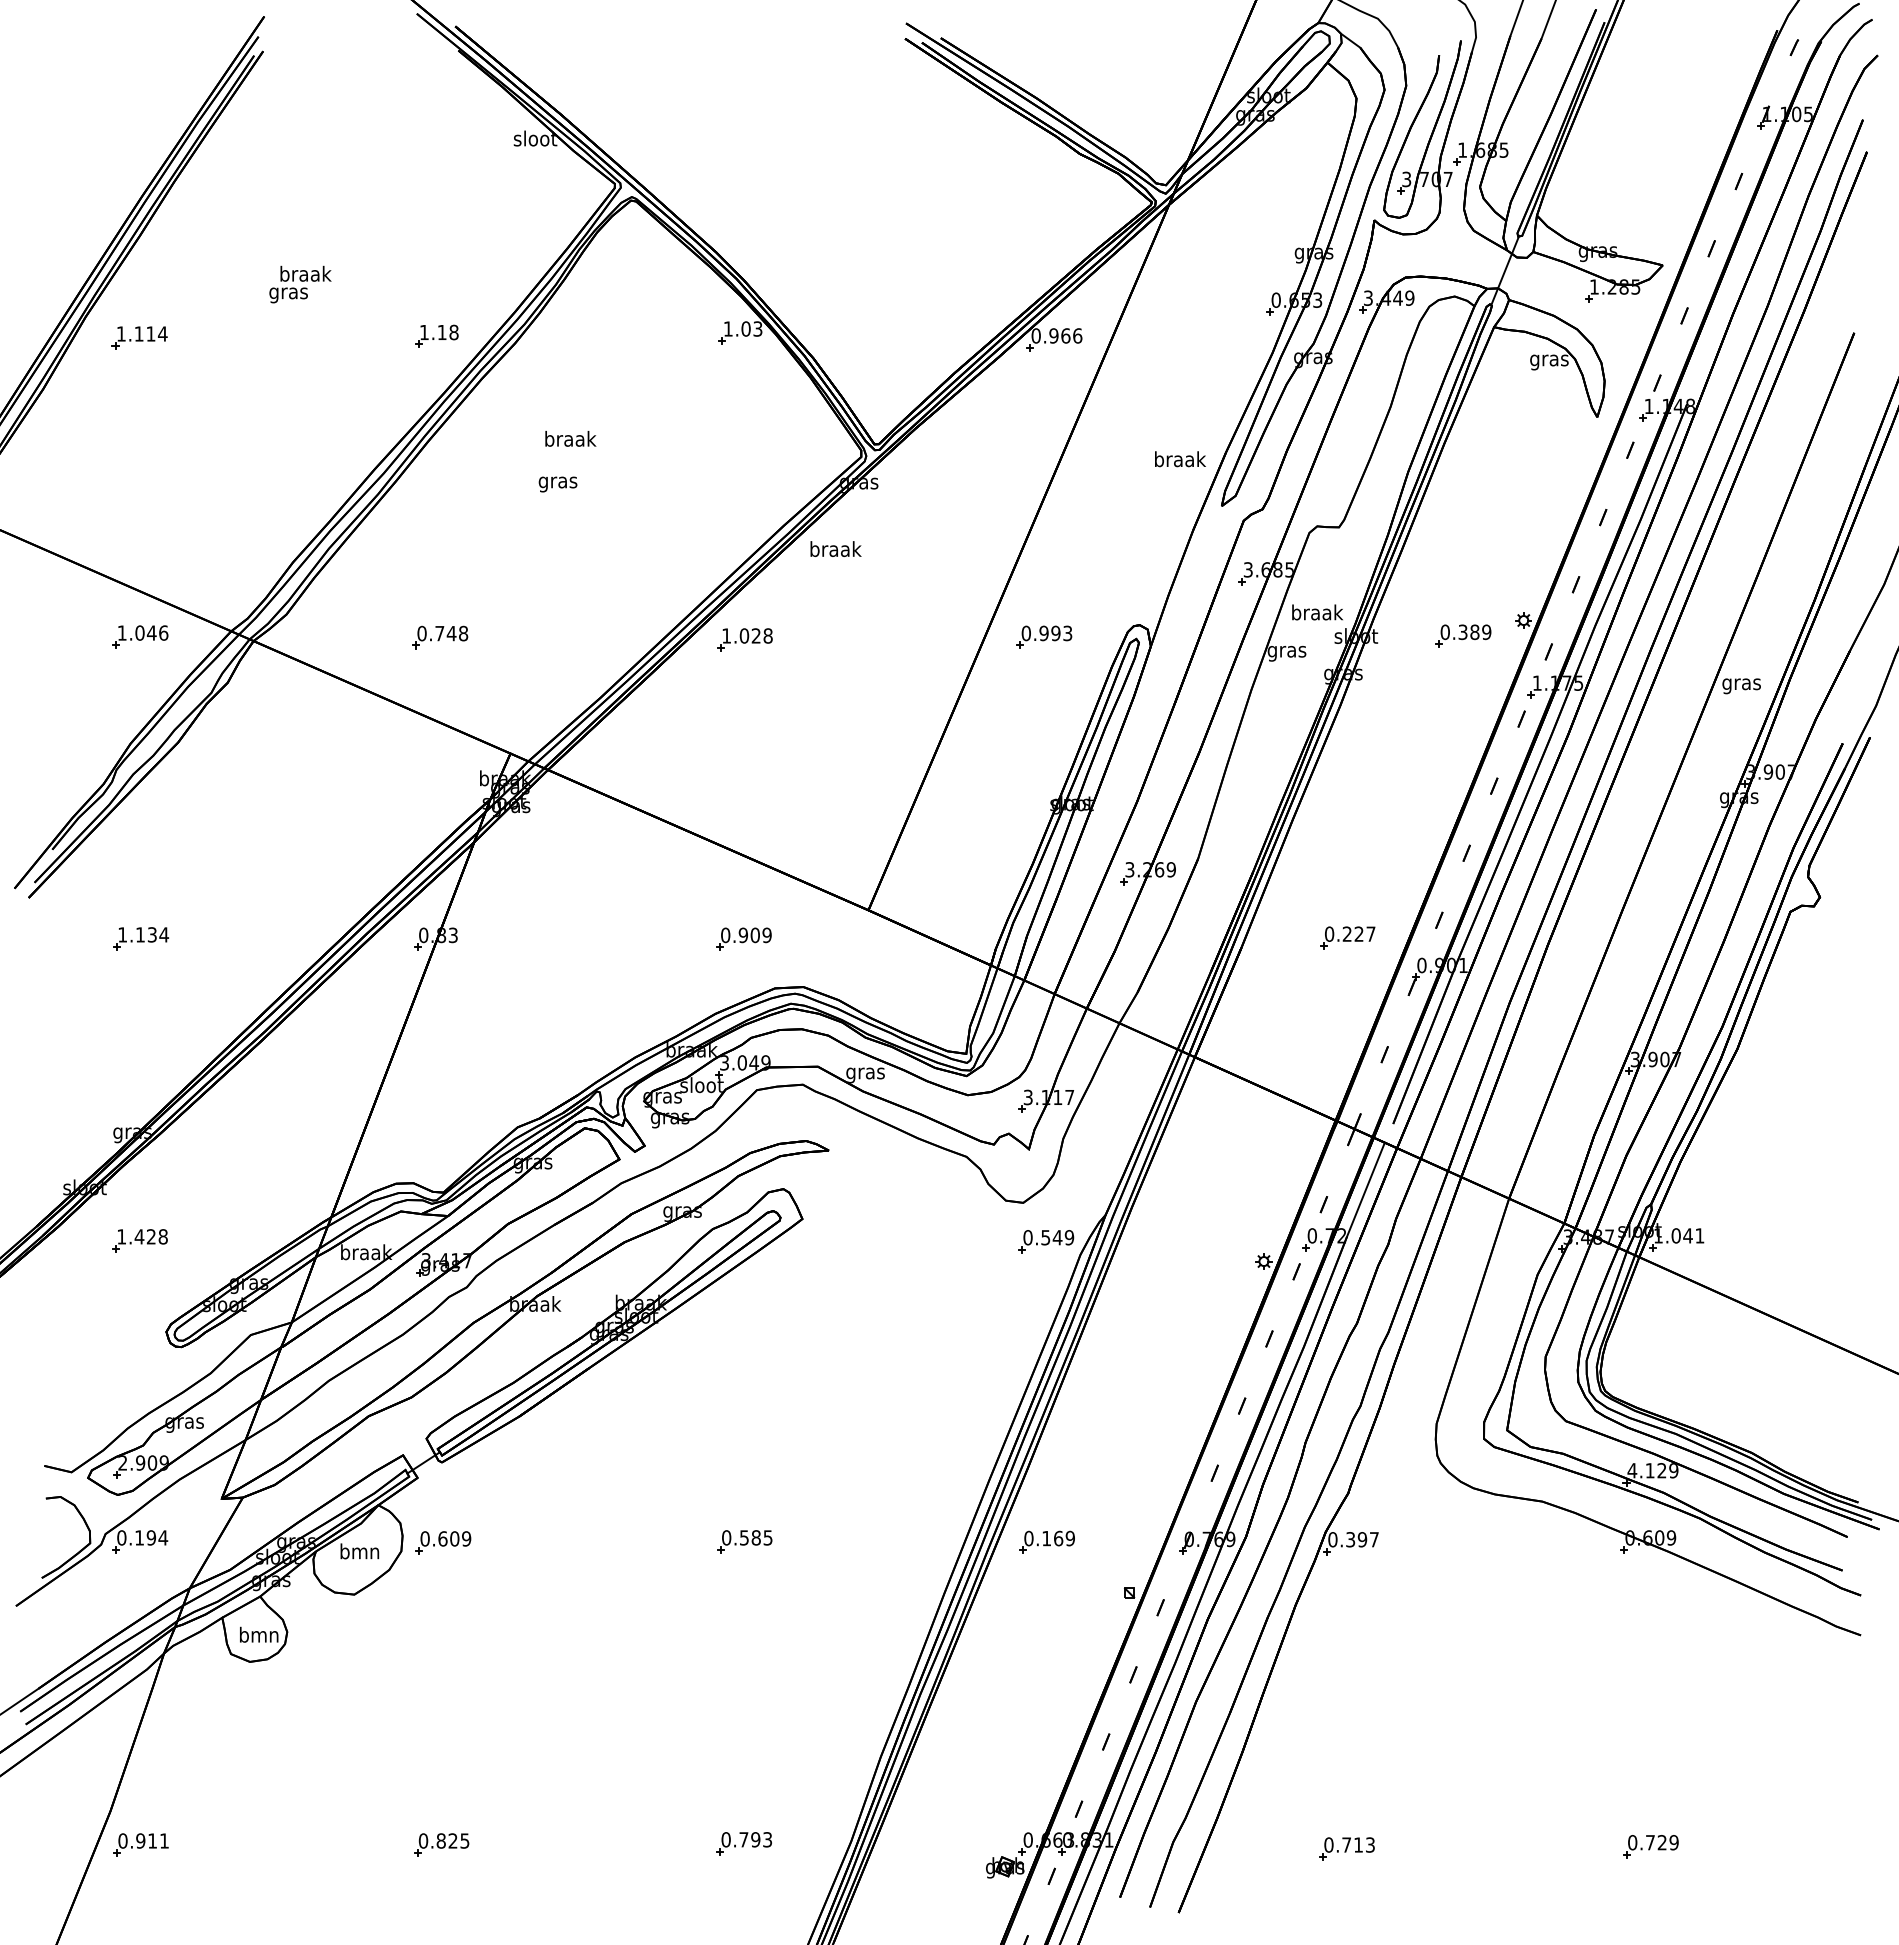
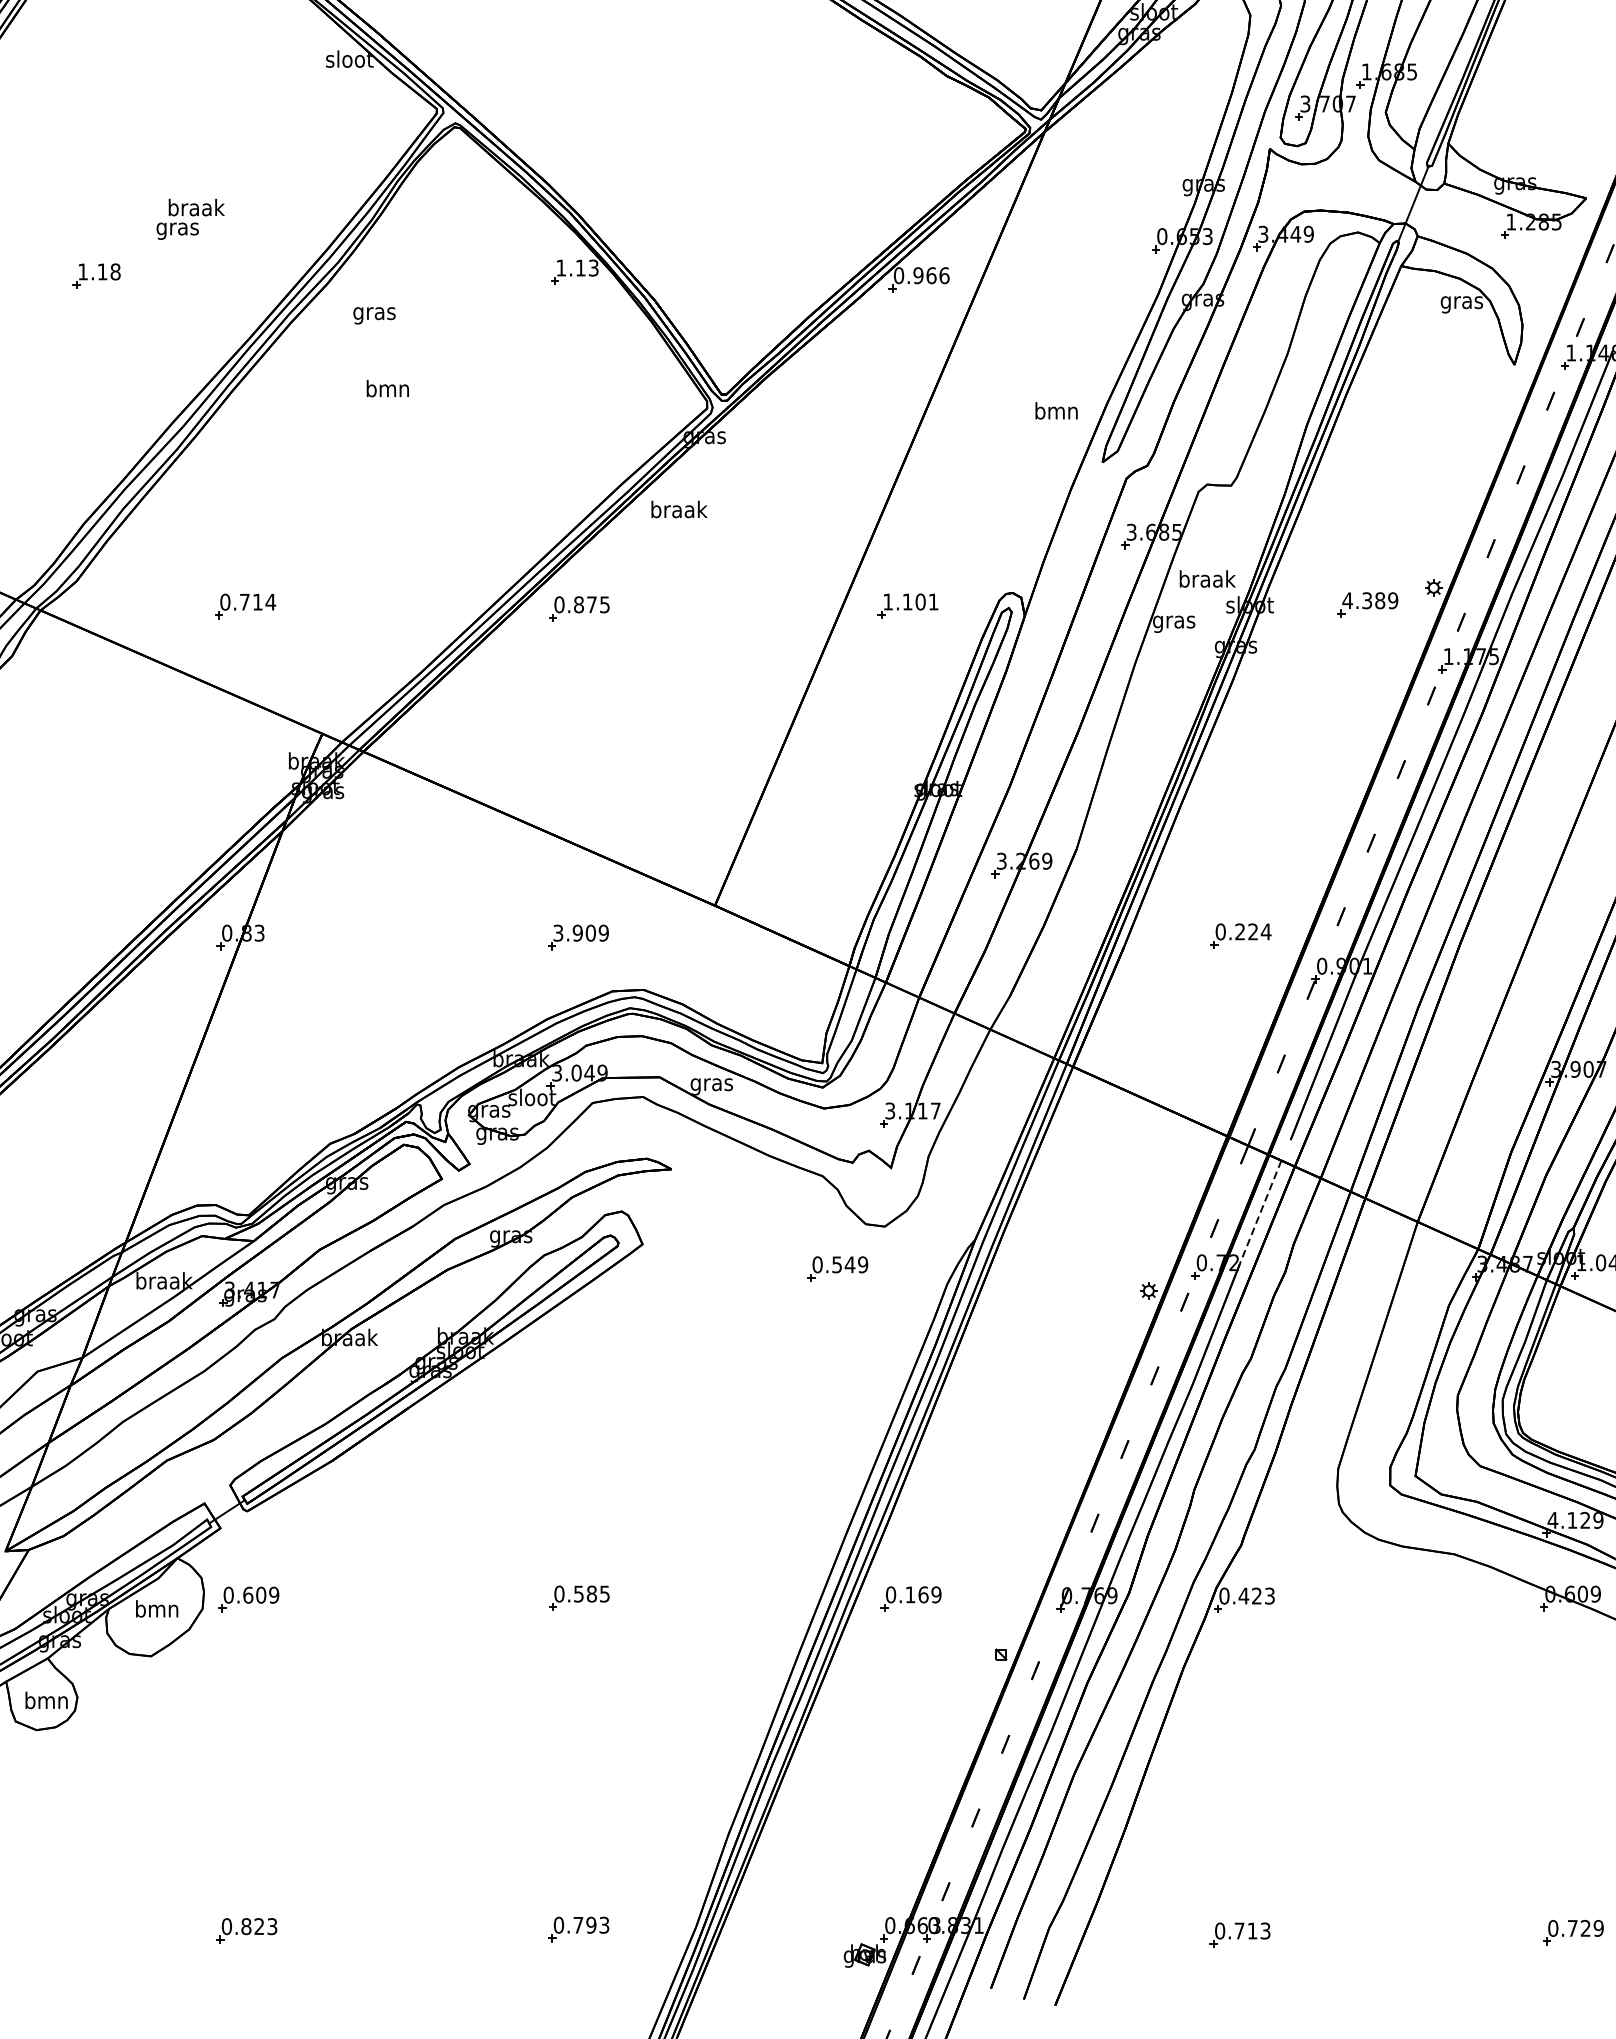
text: (300, 284) -> (190, 219), moved
text: (745, 328) -> (580, 267), 1.03 -> 1.13
part: (436, 335) -> (96, 275), moved
text: (570, 438) -> (388, 388), braak -> bmn
text: (1180, 459) -> (1057, 411), braak -> bmn
text: (557, 484) -> (373, 315), moved
text: (1445, 632) -> (1347, 600), 0.389 -> 4.389
text: (457, 633) -> (264, 602), 0.748 -> 0.714
text: (1046, 633) -> (910, 602), 0.993 -> 1.101
text: (747, 635) -> (582, 604), 1.028 -> 0.875
text: (1370, 933) -> (1265, 931), 0.227 -> 0.224
text: (725, 935) -> (558, 933), 0.909 -> 3.909
line: (1365, 1189) -> (1260, 1211), solid -> dashed
part: (1046, 1241) -> (837, 1268), moved
text: (1361, 1539) -> (1255, 1595), 0.397 -> 0.423
text: (465, 1840) -> (272, 1926), 0.825 -> 0.823

